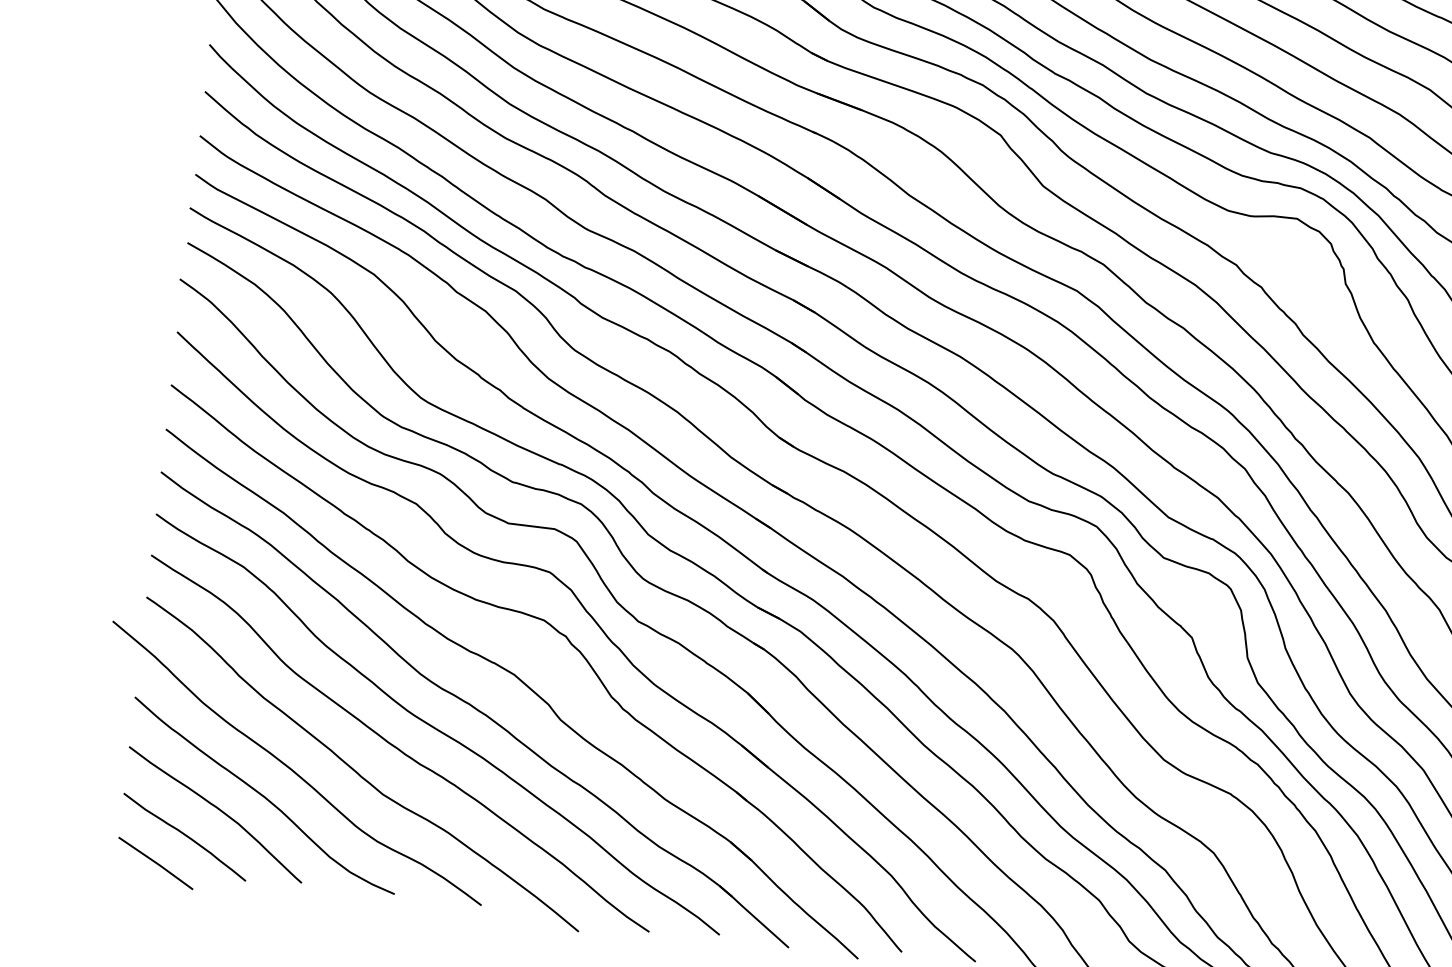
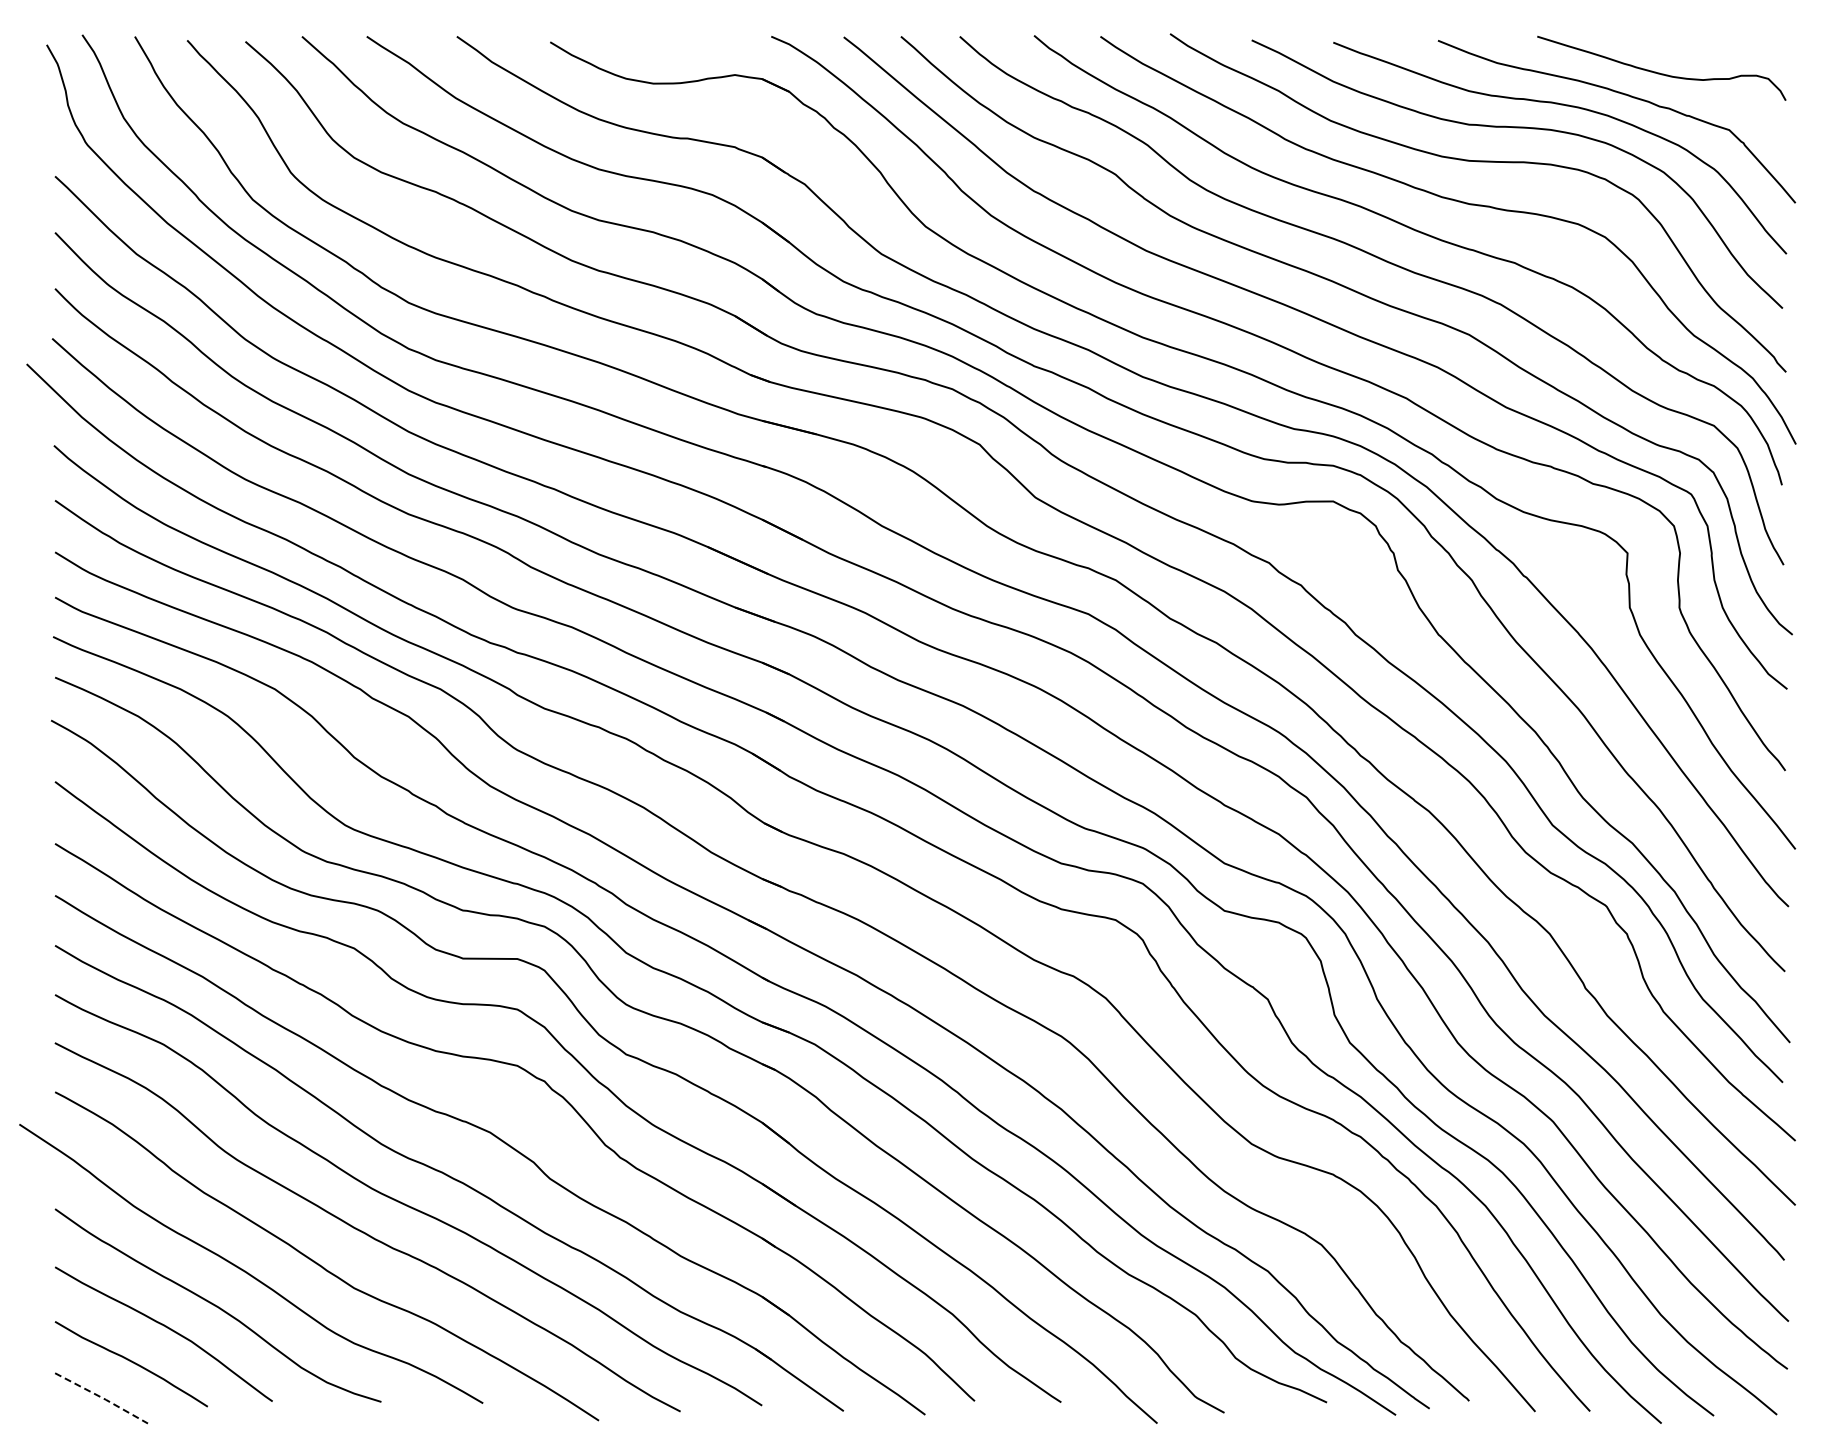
line: (156, 863) -> (102, 1398), solid -> dashed

